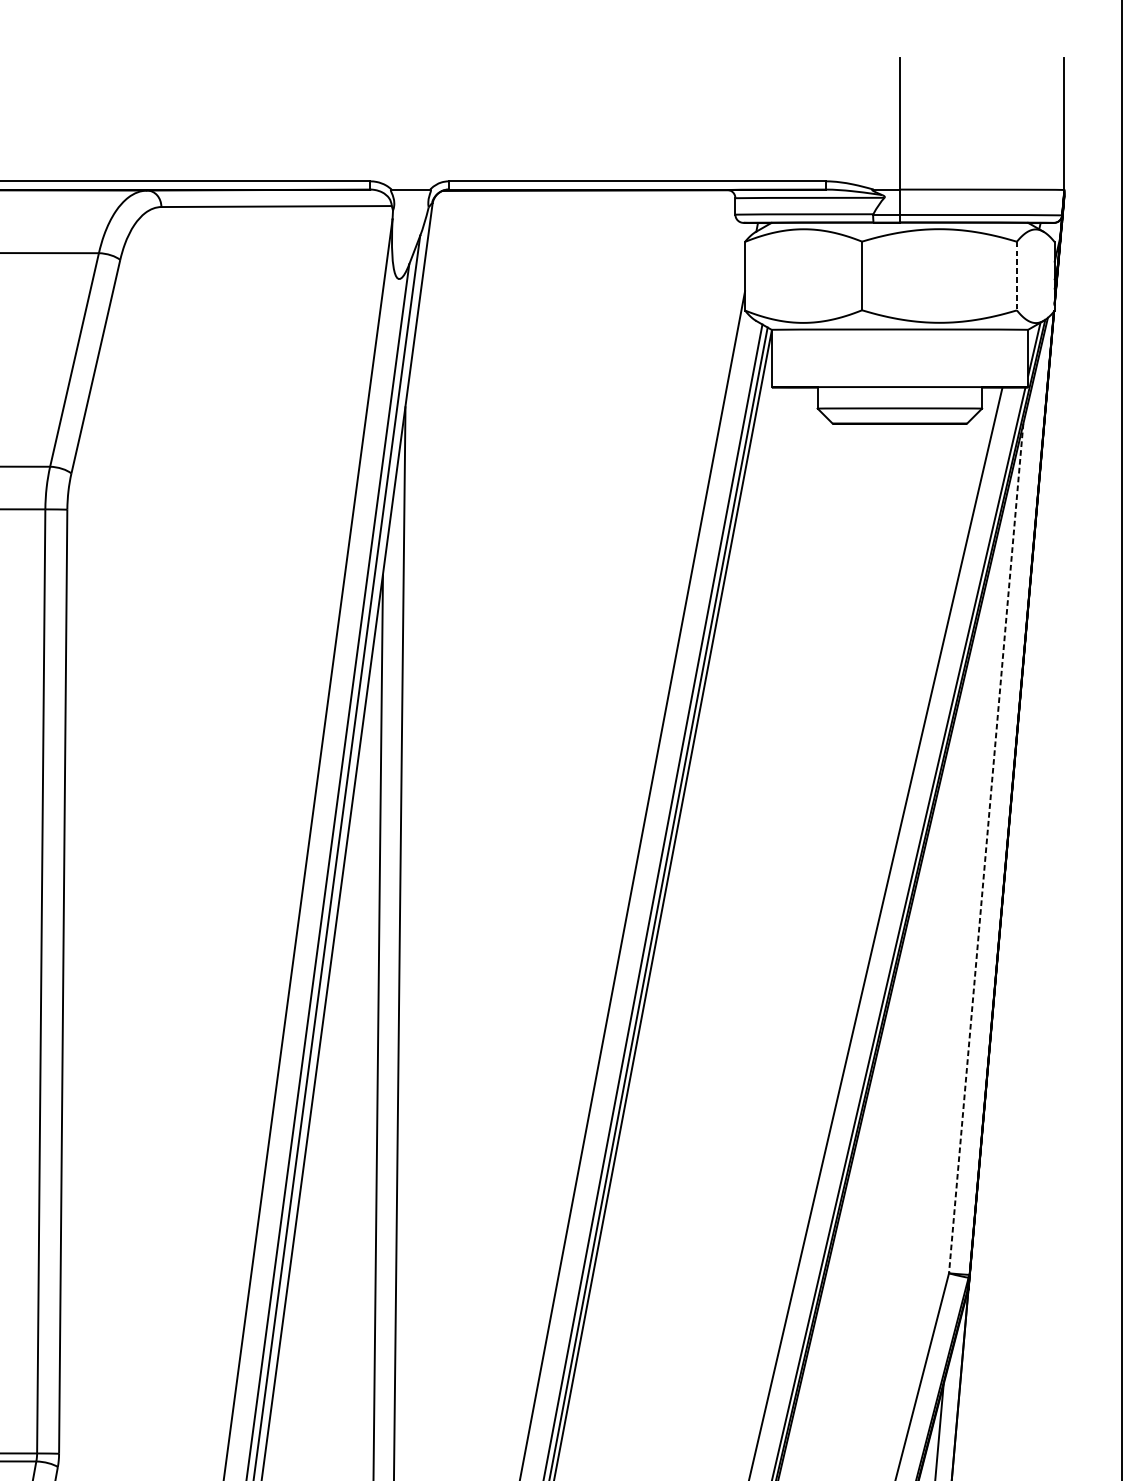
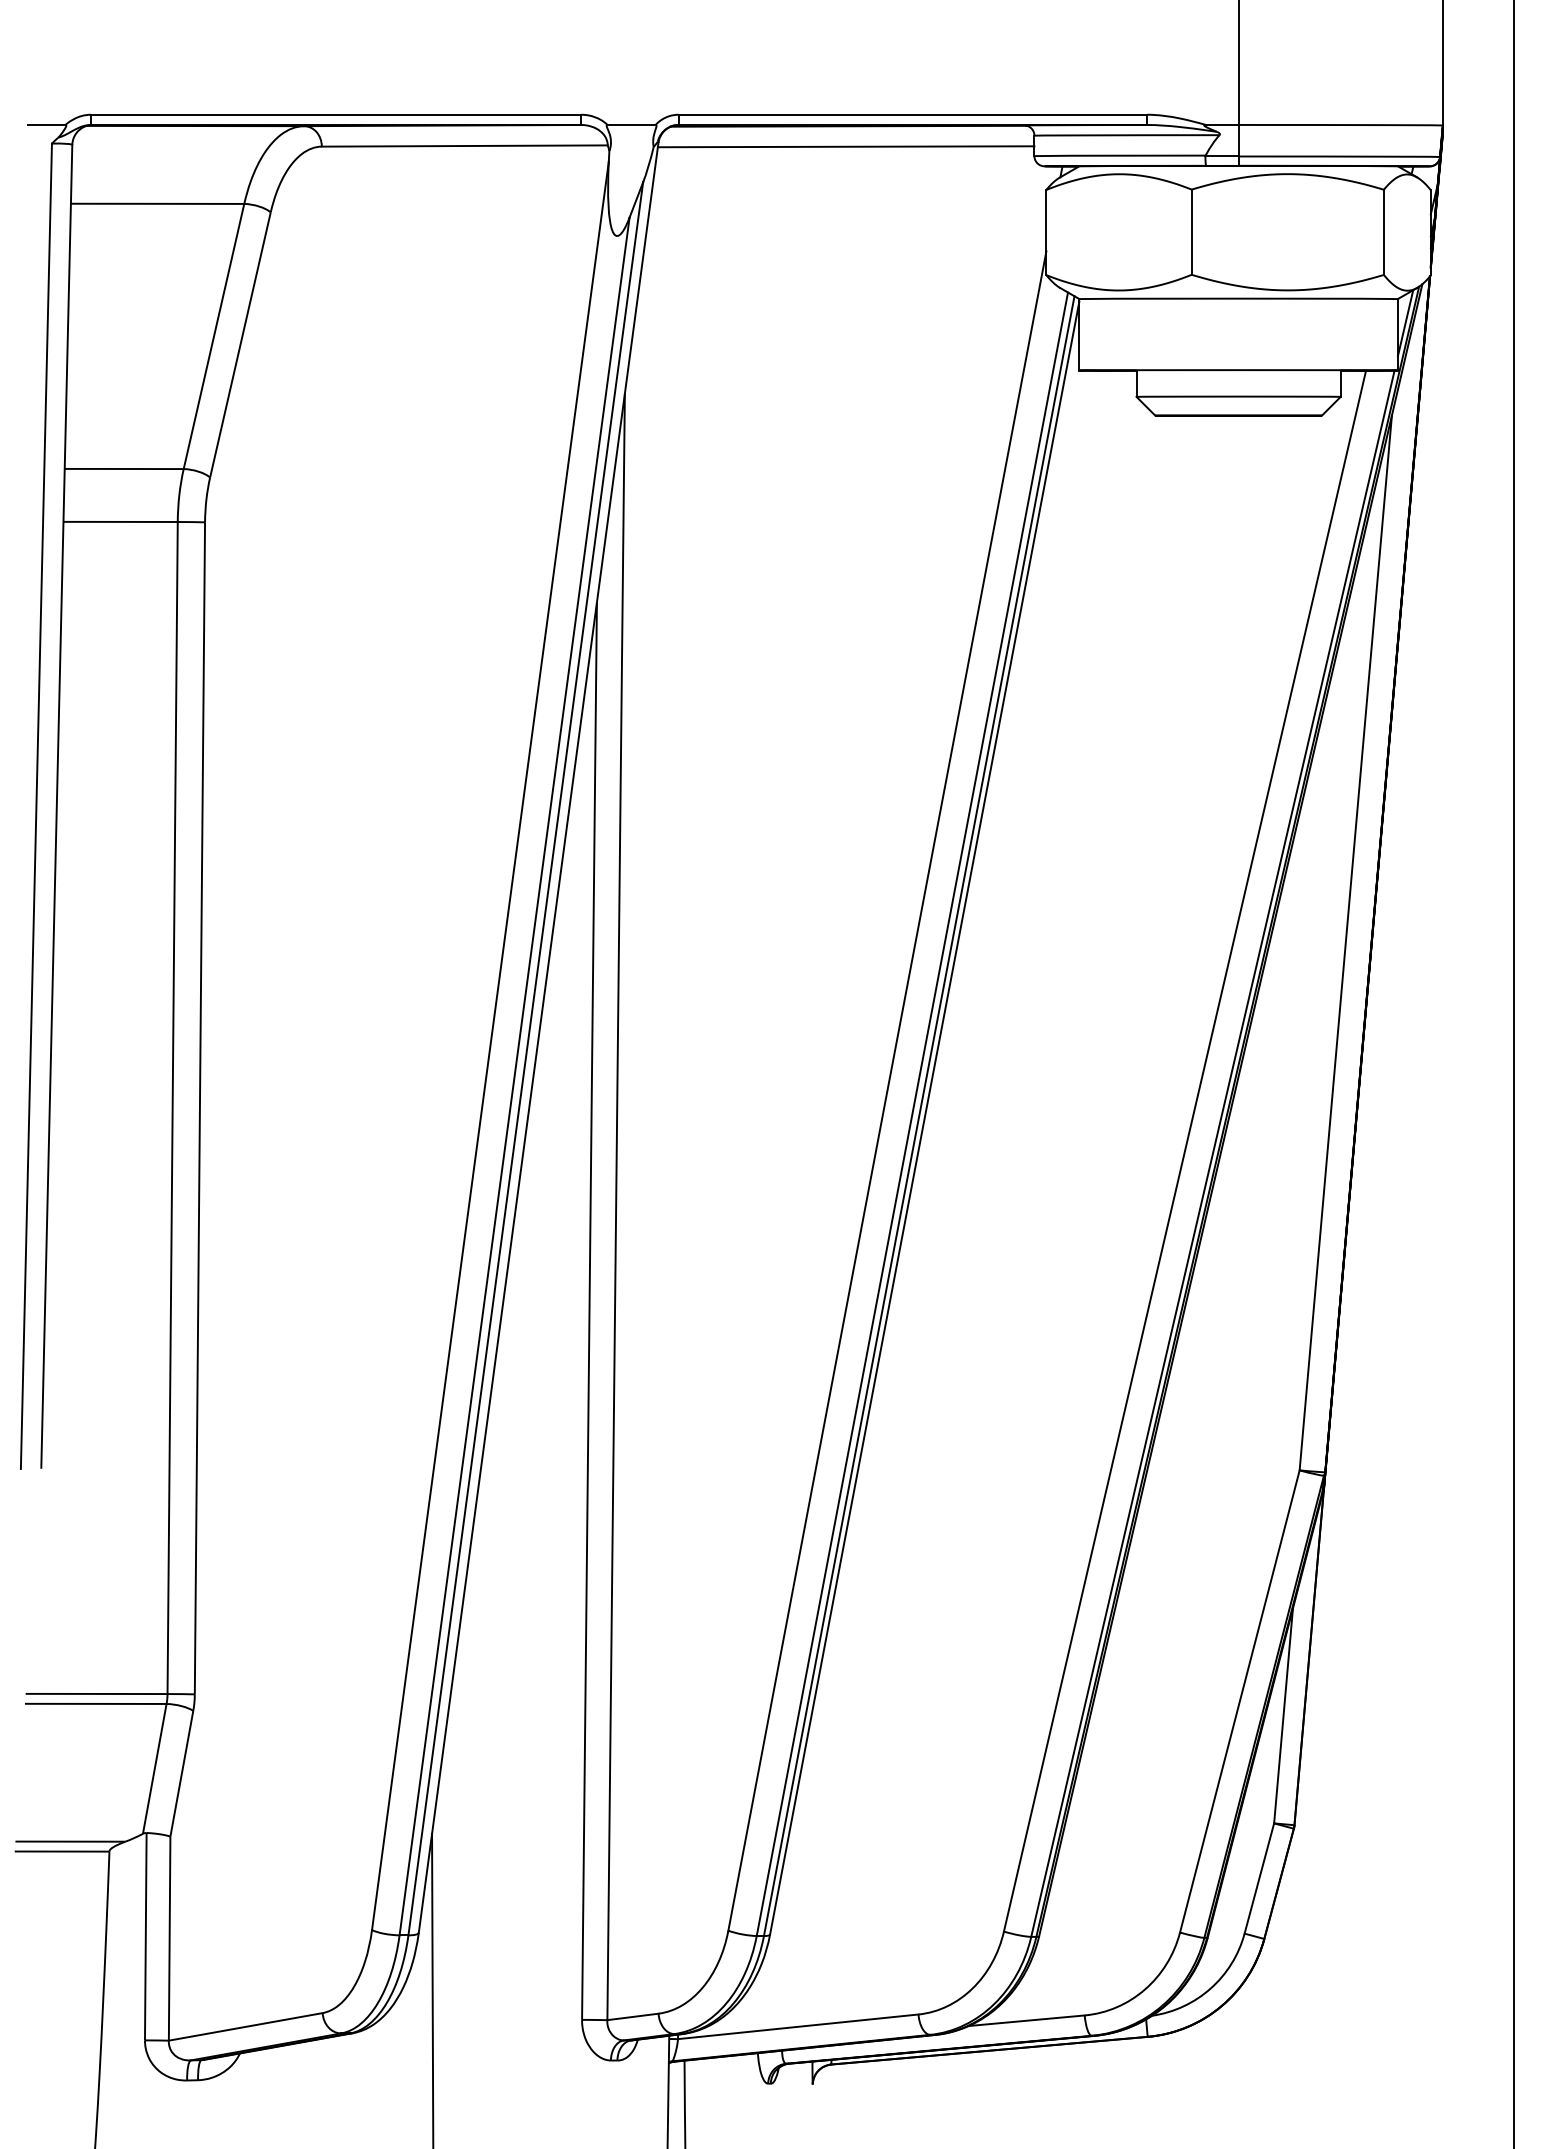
line: (583, 206) -> (845, 146), added
line: (1016, 276) -> (1383, 232), dashed -> solid
line: (985, 848) -> (1345, 943), dashed -> solid

